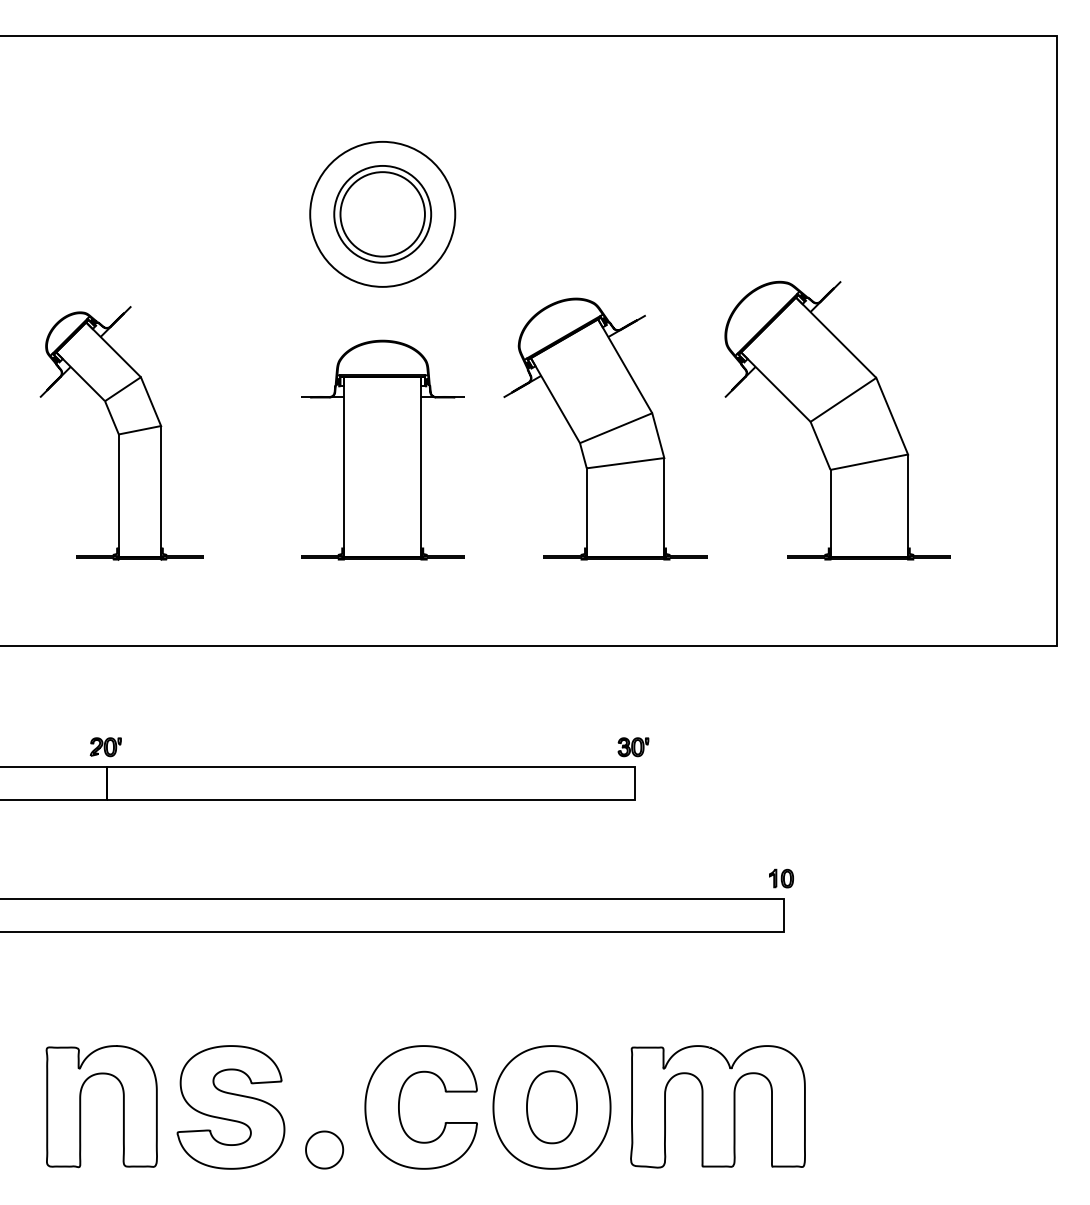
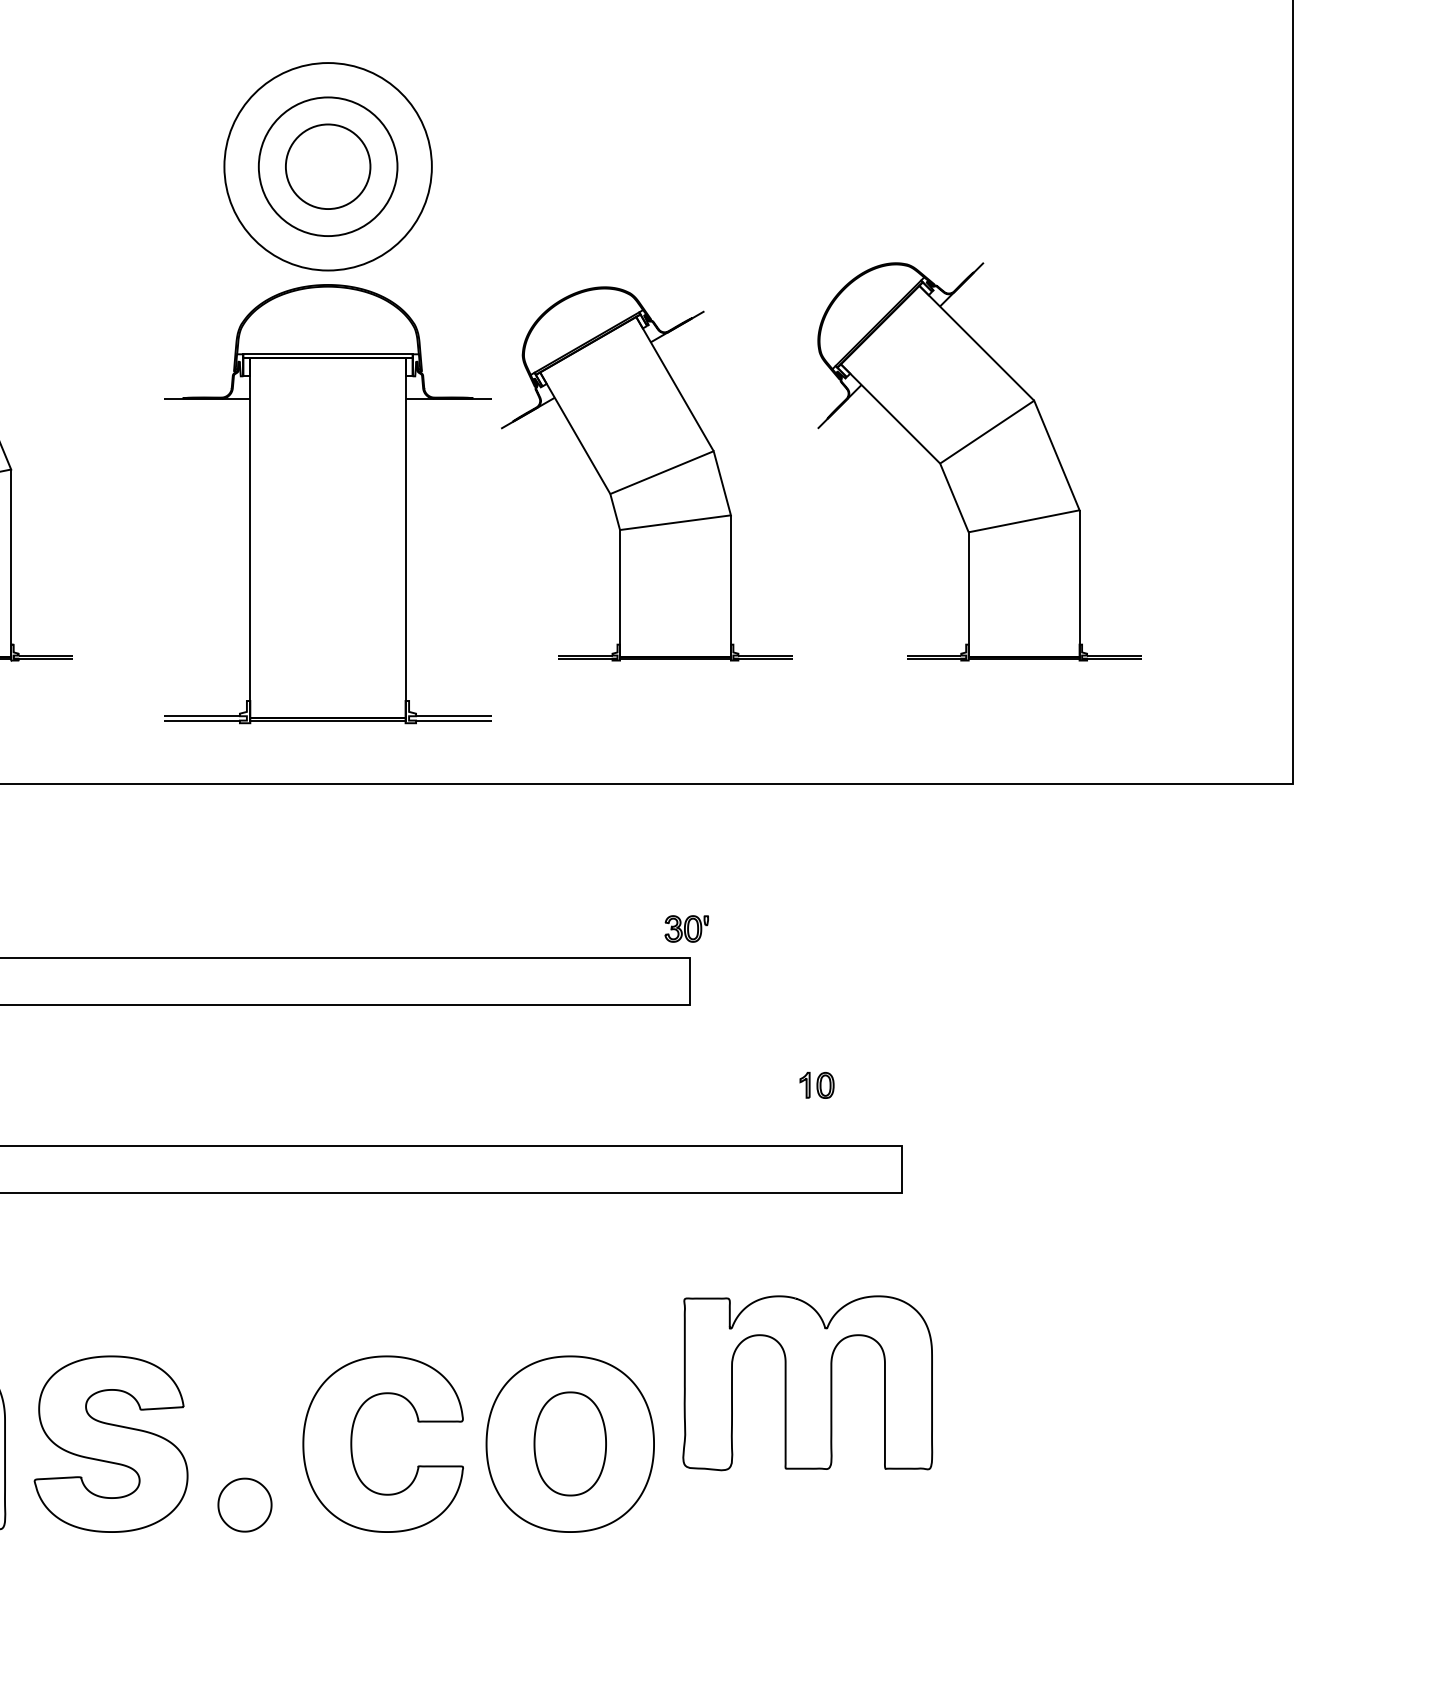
circle: (382, 214) -> (327, 166), size x0.7
part: (382, 449) -> (327, 503), size x1.4
part: (781, 878) -> (817, 1085), moved
part: (717, 1106) -> (807, 1382), moved

